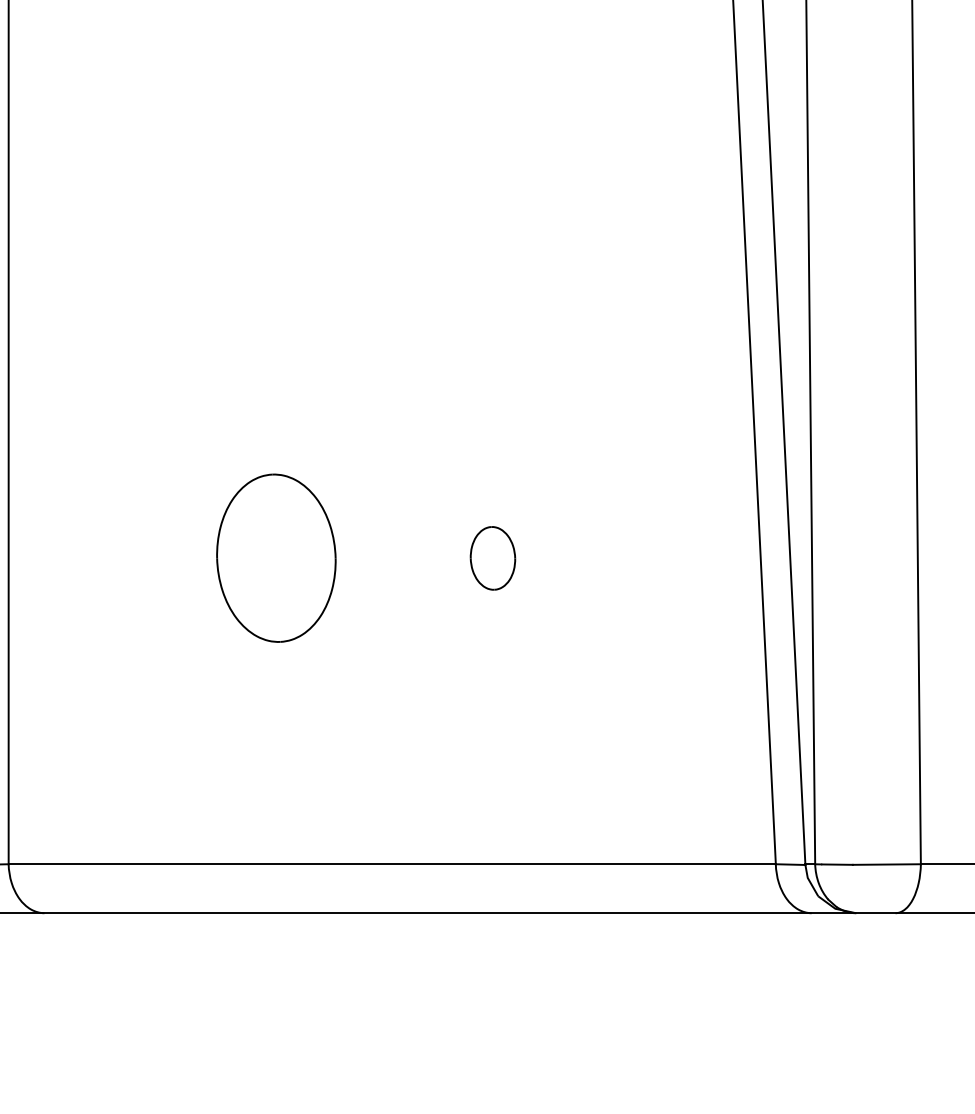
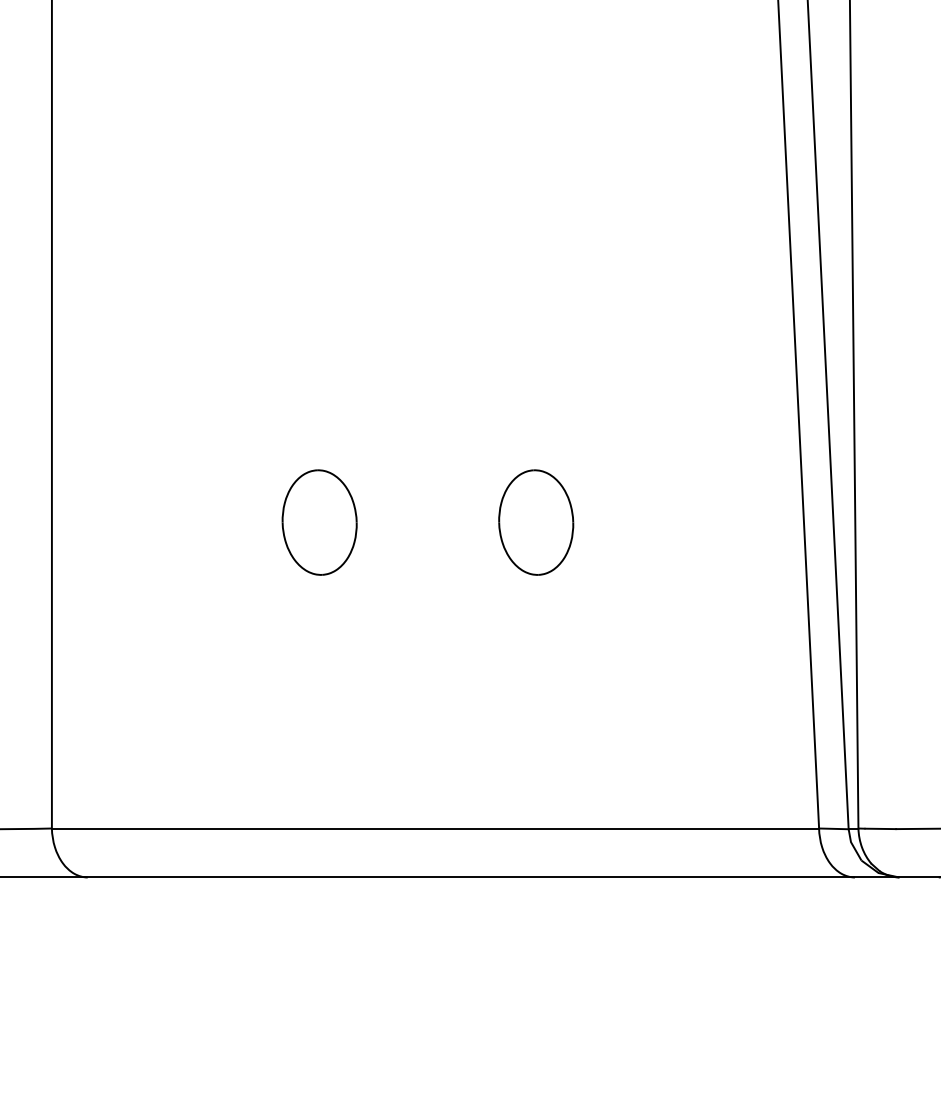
part: (276, 558) -> (319, 522), size x0.62
part: (492, 558) -> (535, 522), size x1.67

